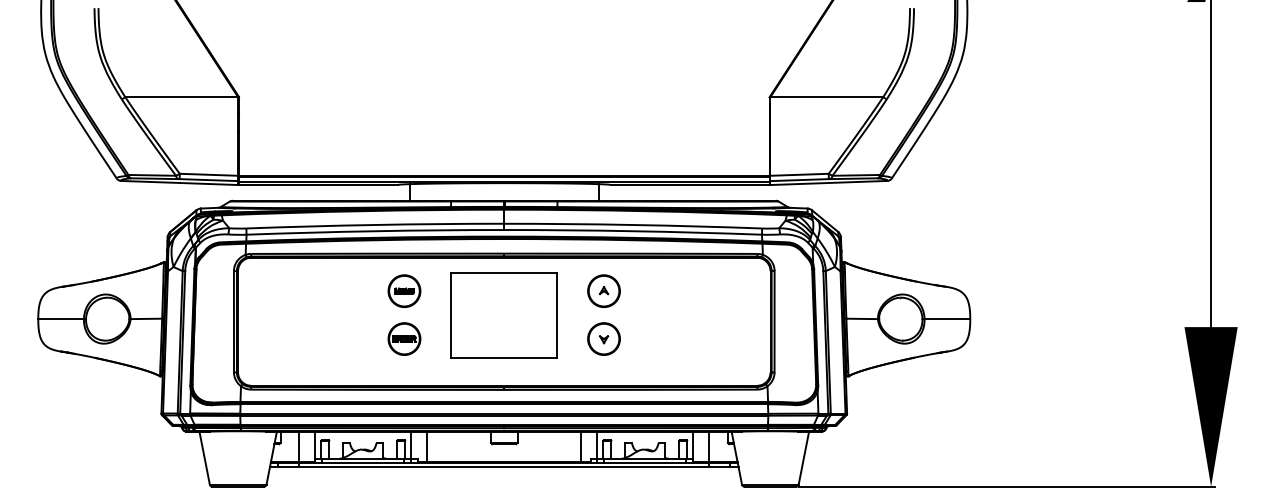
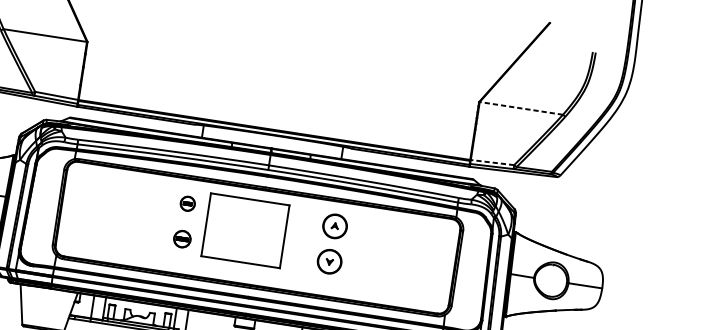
line: (826, 97) -> (521, 108), solid -> dashed
line: (799, 174) -> (492, 162), solid -> dashed
part: (404, 290) -> (187, 203), size x0.6
part: (503, 315) -> (244, 230), moved
part: (404, 338) -> (182, 238), size x0.7

